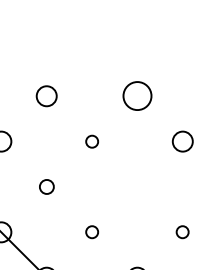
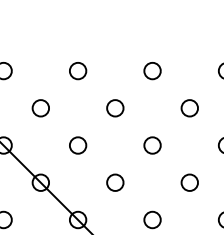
circle: (137, 96) -> (152, 71), size x0.71
circle: (92, 141) -> (115, 108), size x1.67
circle: (47, 186) -> (78, 145), size x1.43
circle: (137, 186) -> (152, 145), added
circle: (92, 232) -> (115, 182), size x1.67
circle: (182, 232) -> (189, 182), size x1.67

